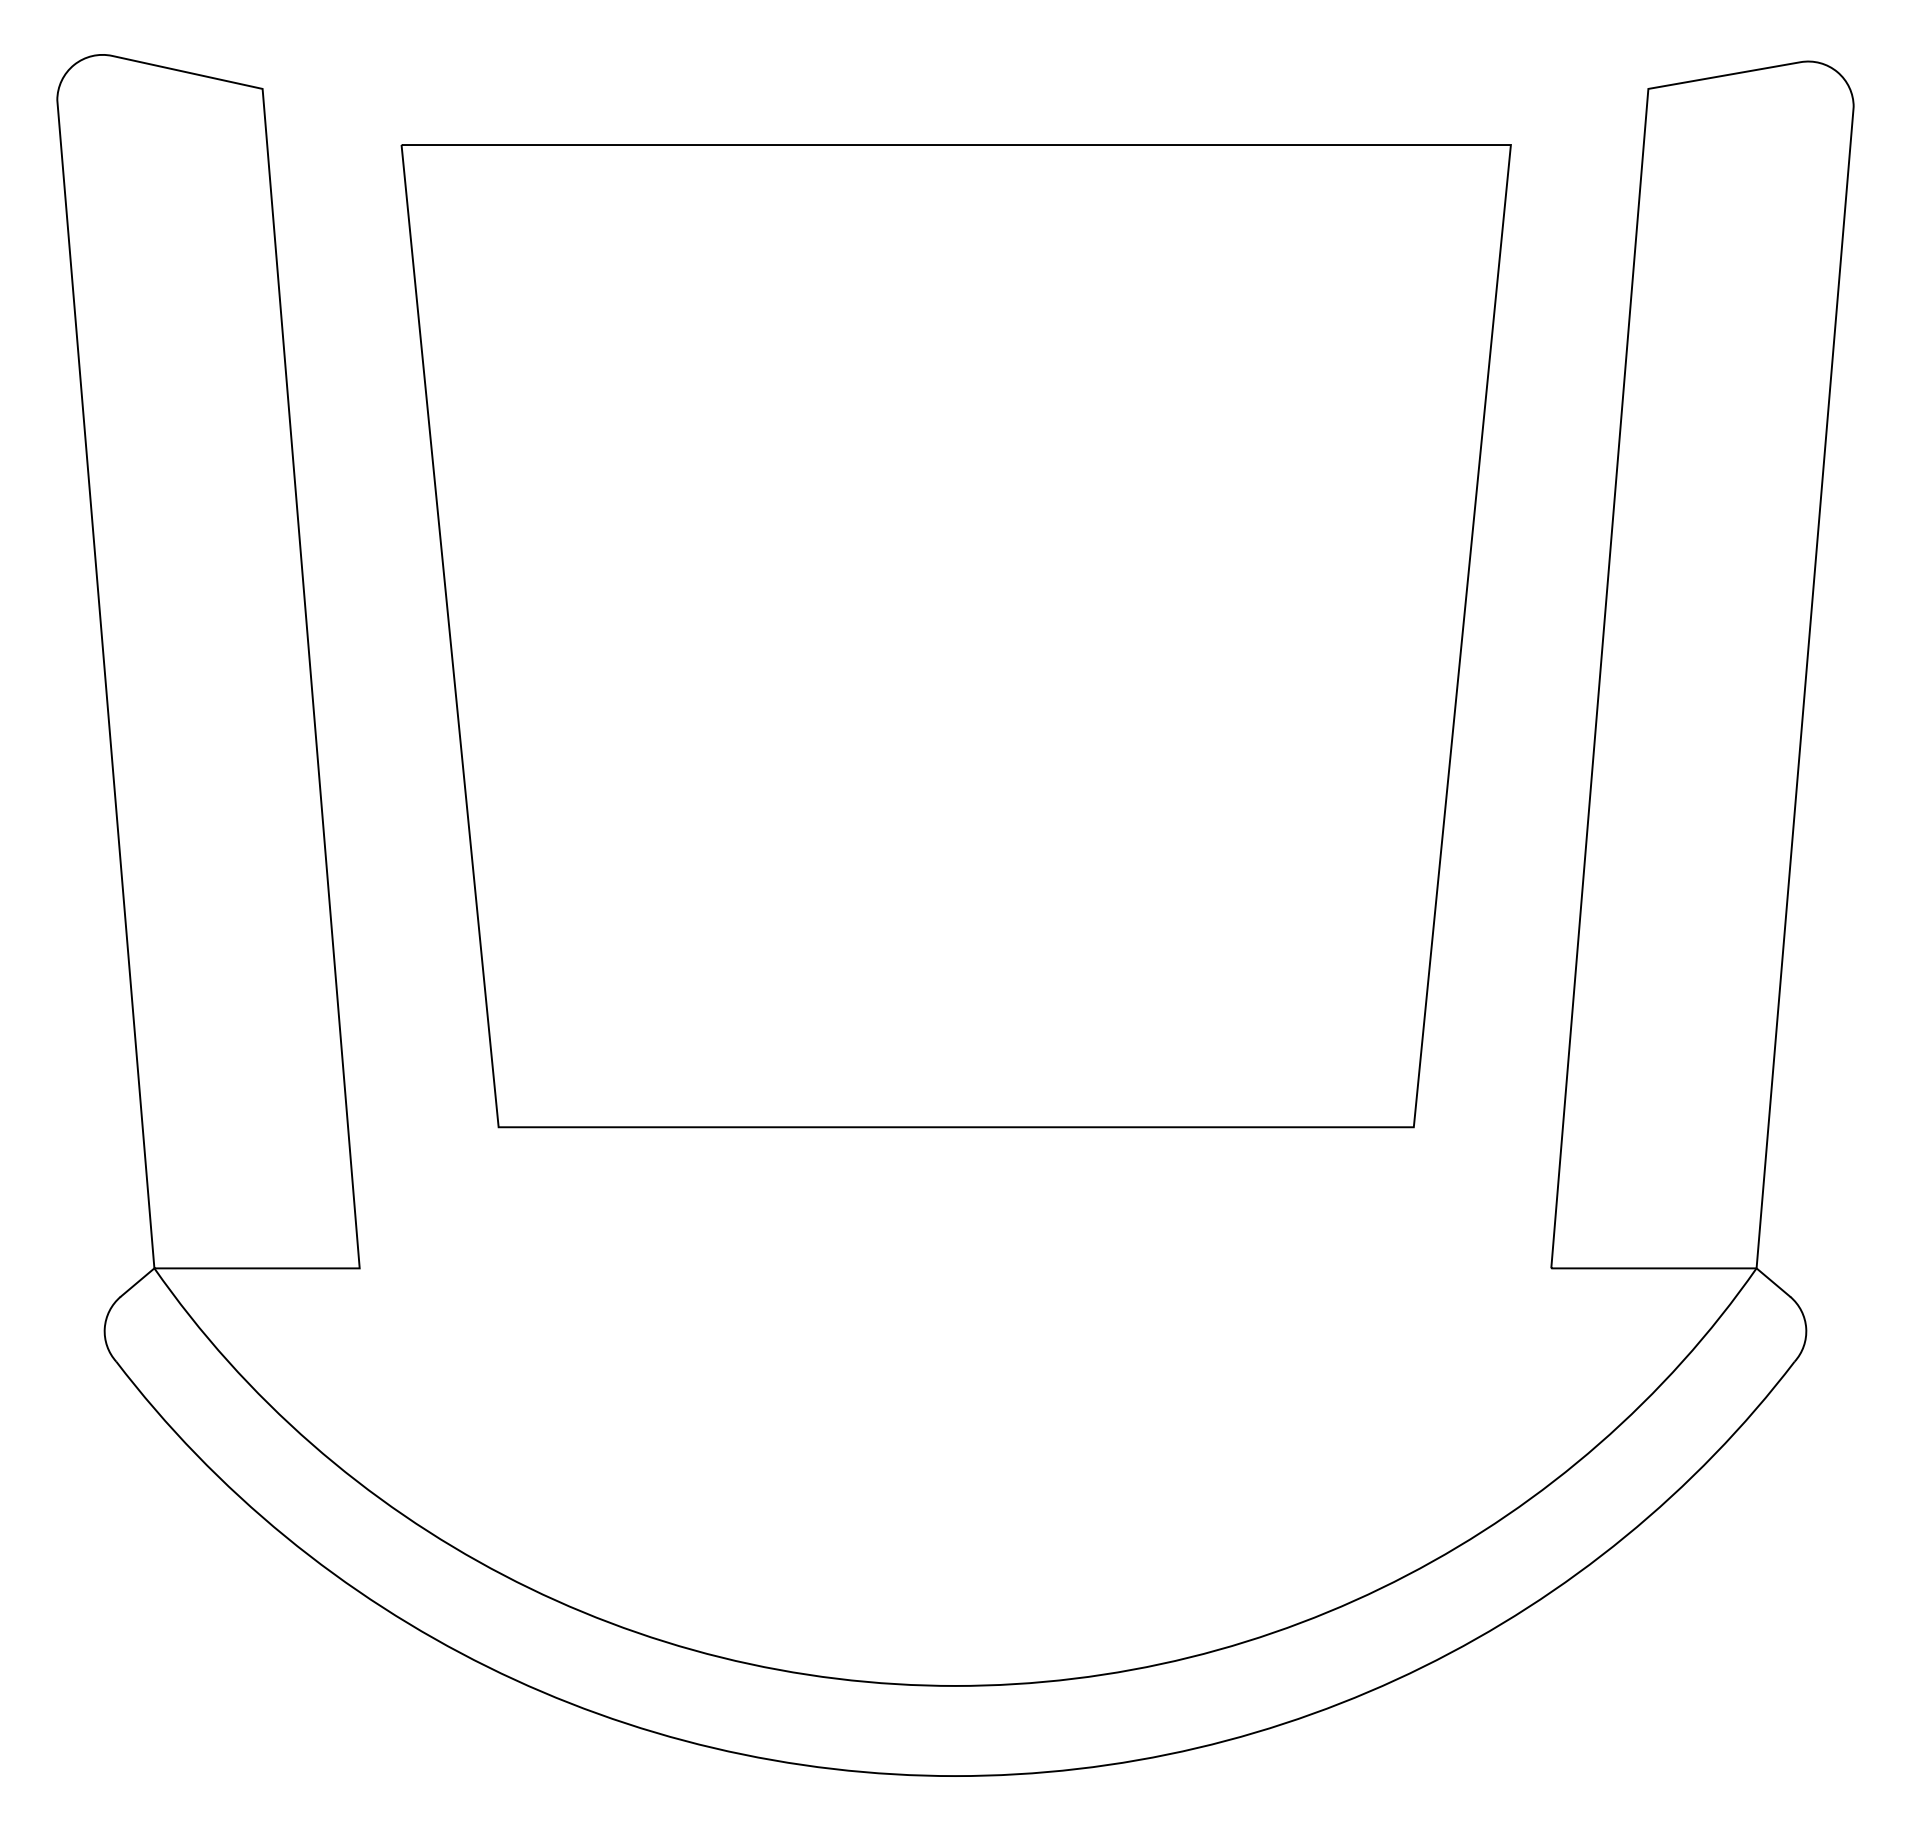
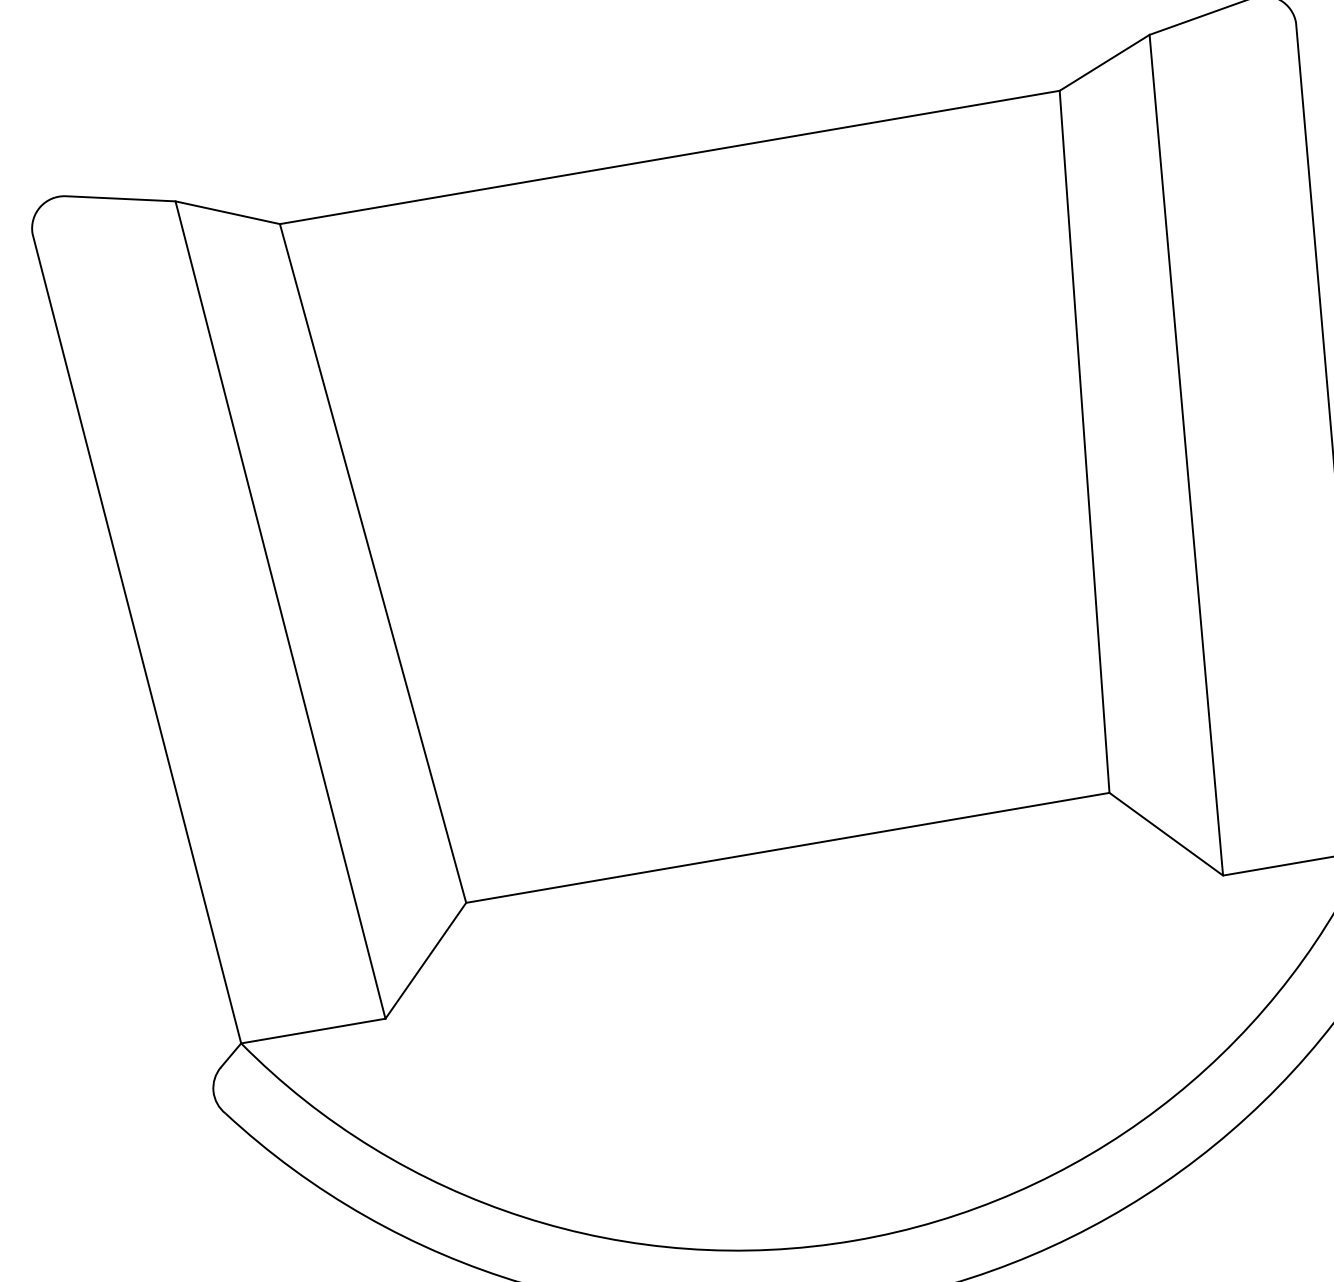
line: (331, 116) -> (227, 212), added
line: (1579, 116) -> (1104, 62), added
line: (428, 1197) -> (425, 960), added
line: (1482, 1197) -> (1166, 834), added

